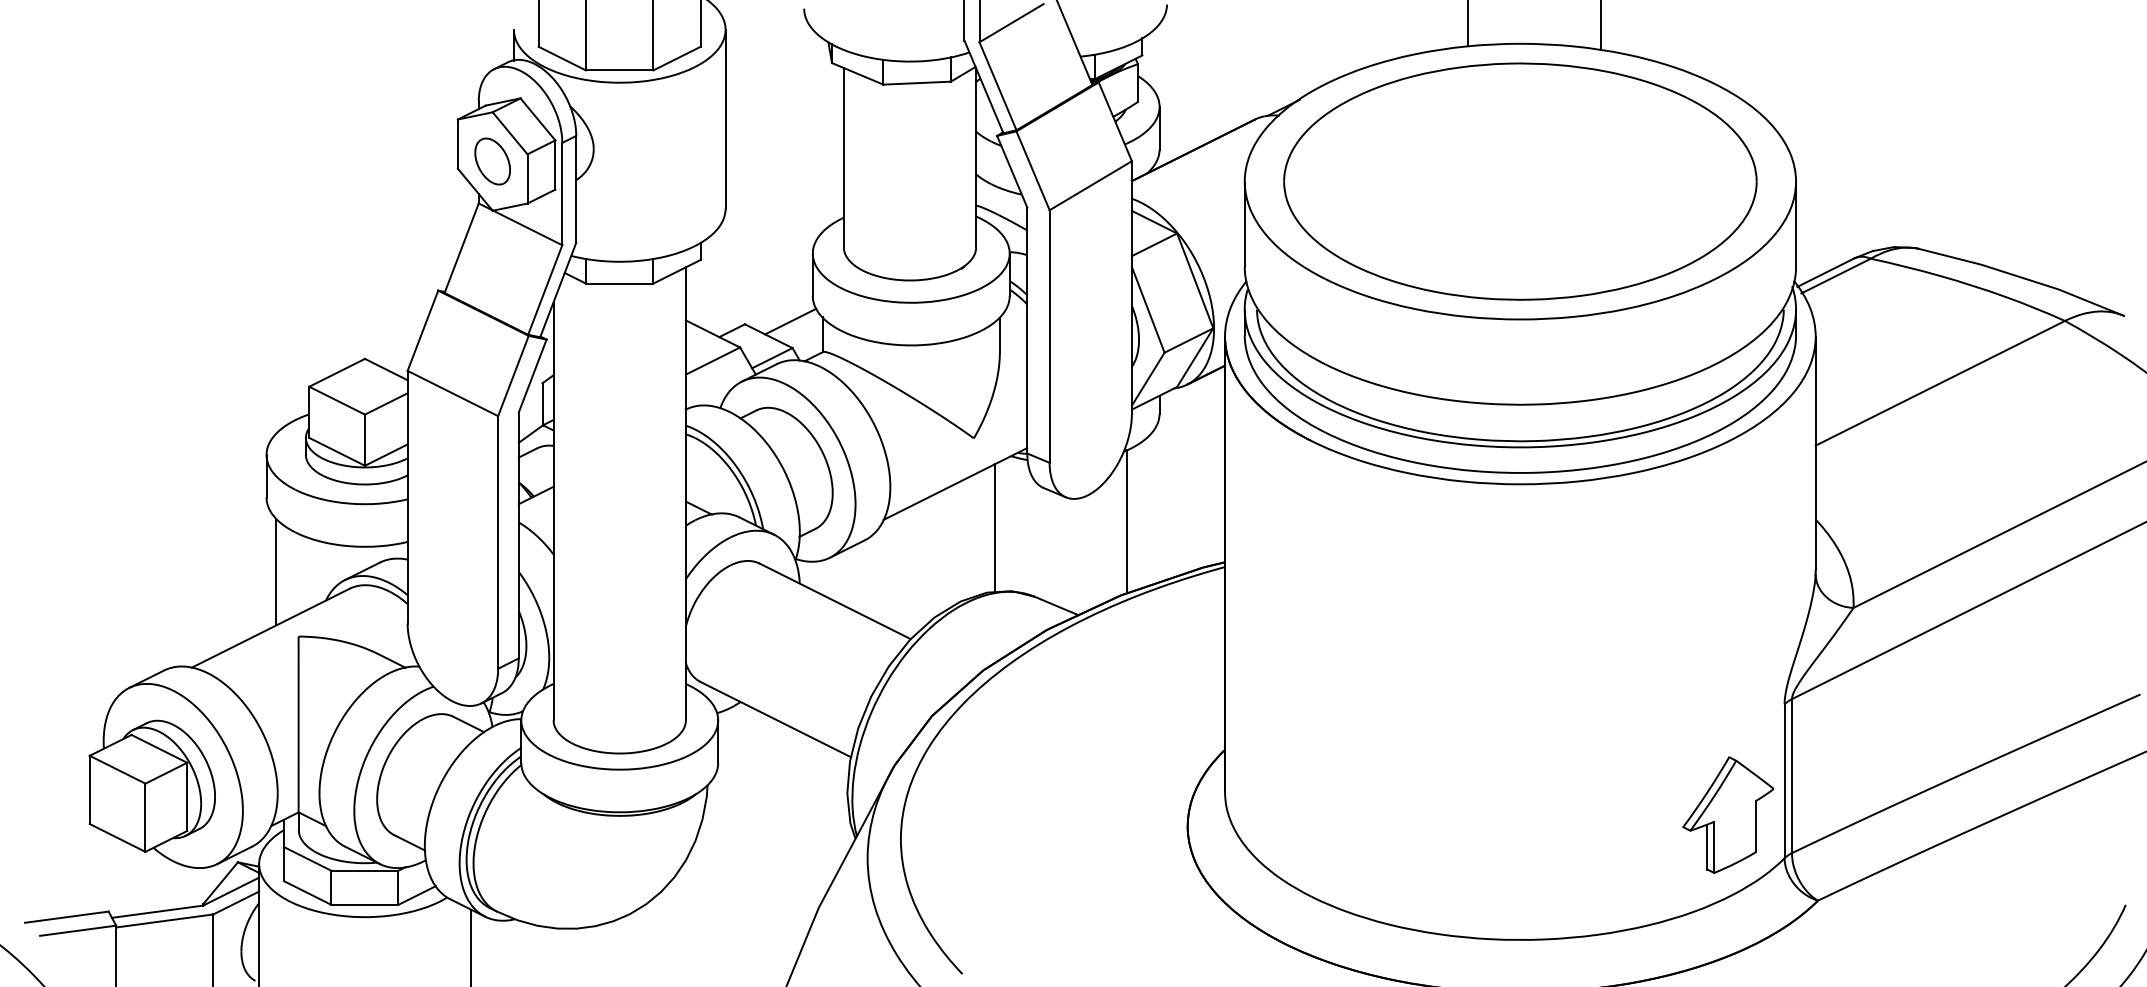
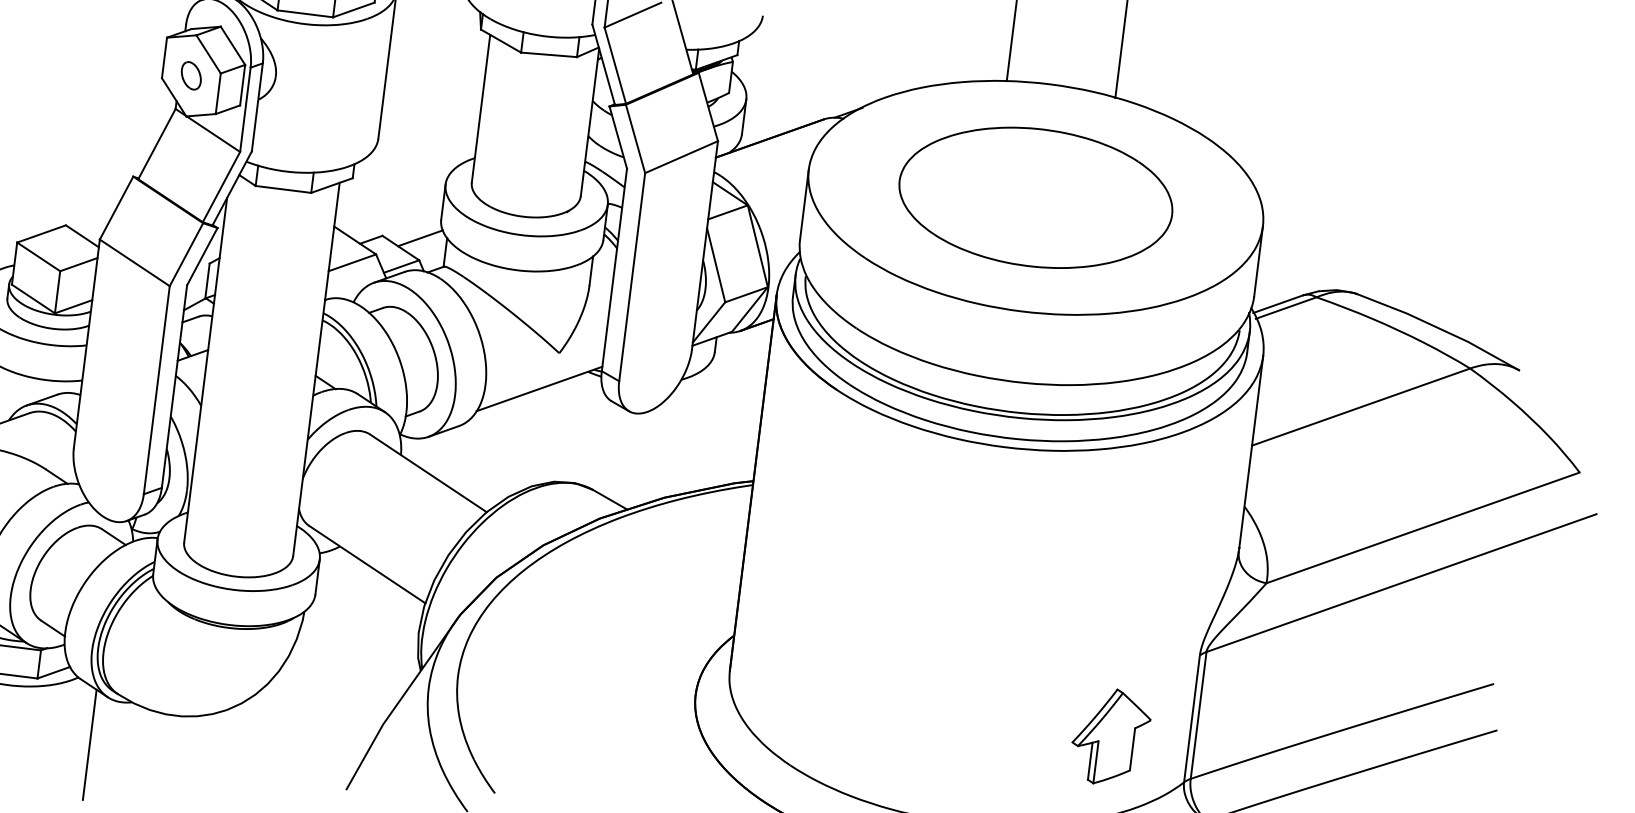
part: (492, 161) -> (191, 75), size x0.7
part: (1520, 181) -> (1035, 197), size x0.7
line: (1127, 521) -> (677, 437), removed
line: (994, 528) -> (567, 429), removed
part: (1728, 814) -> (1111, 736), moved

